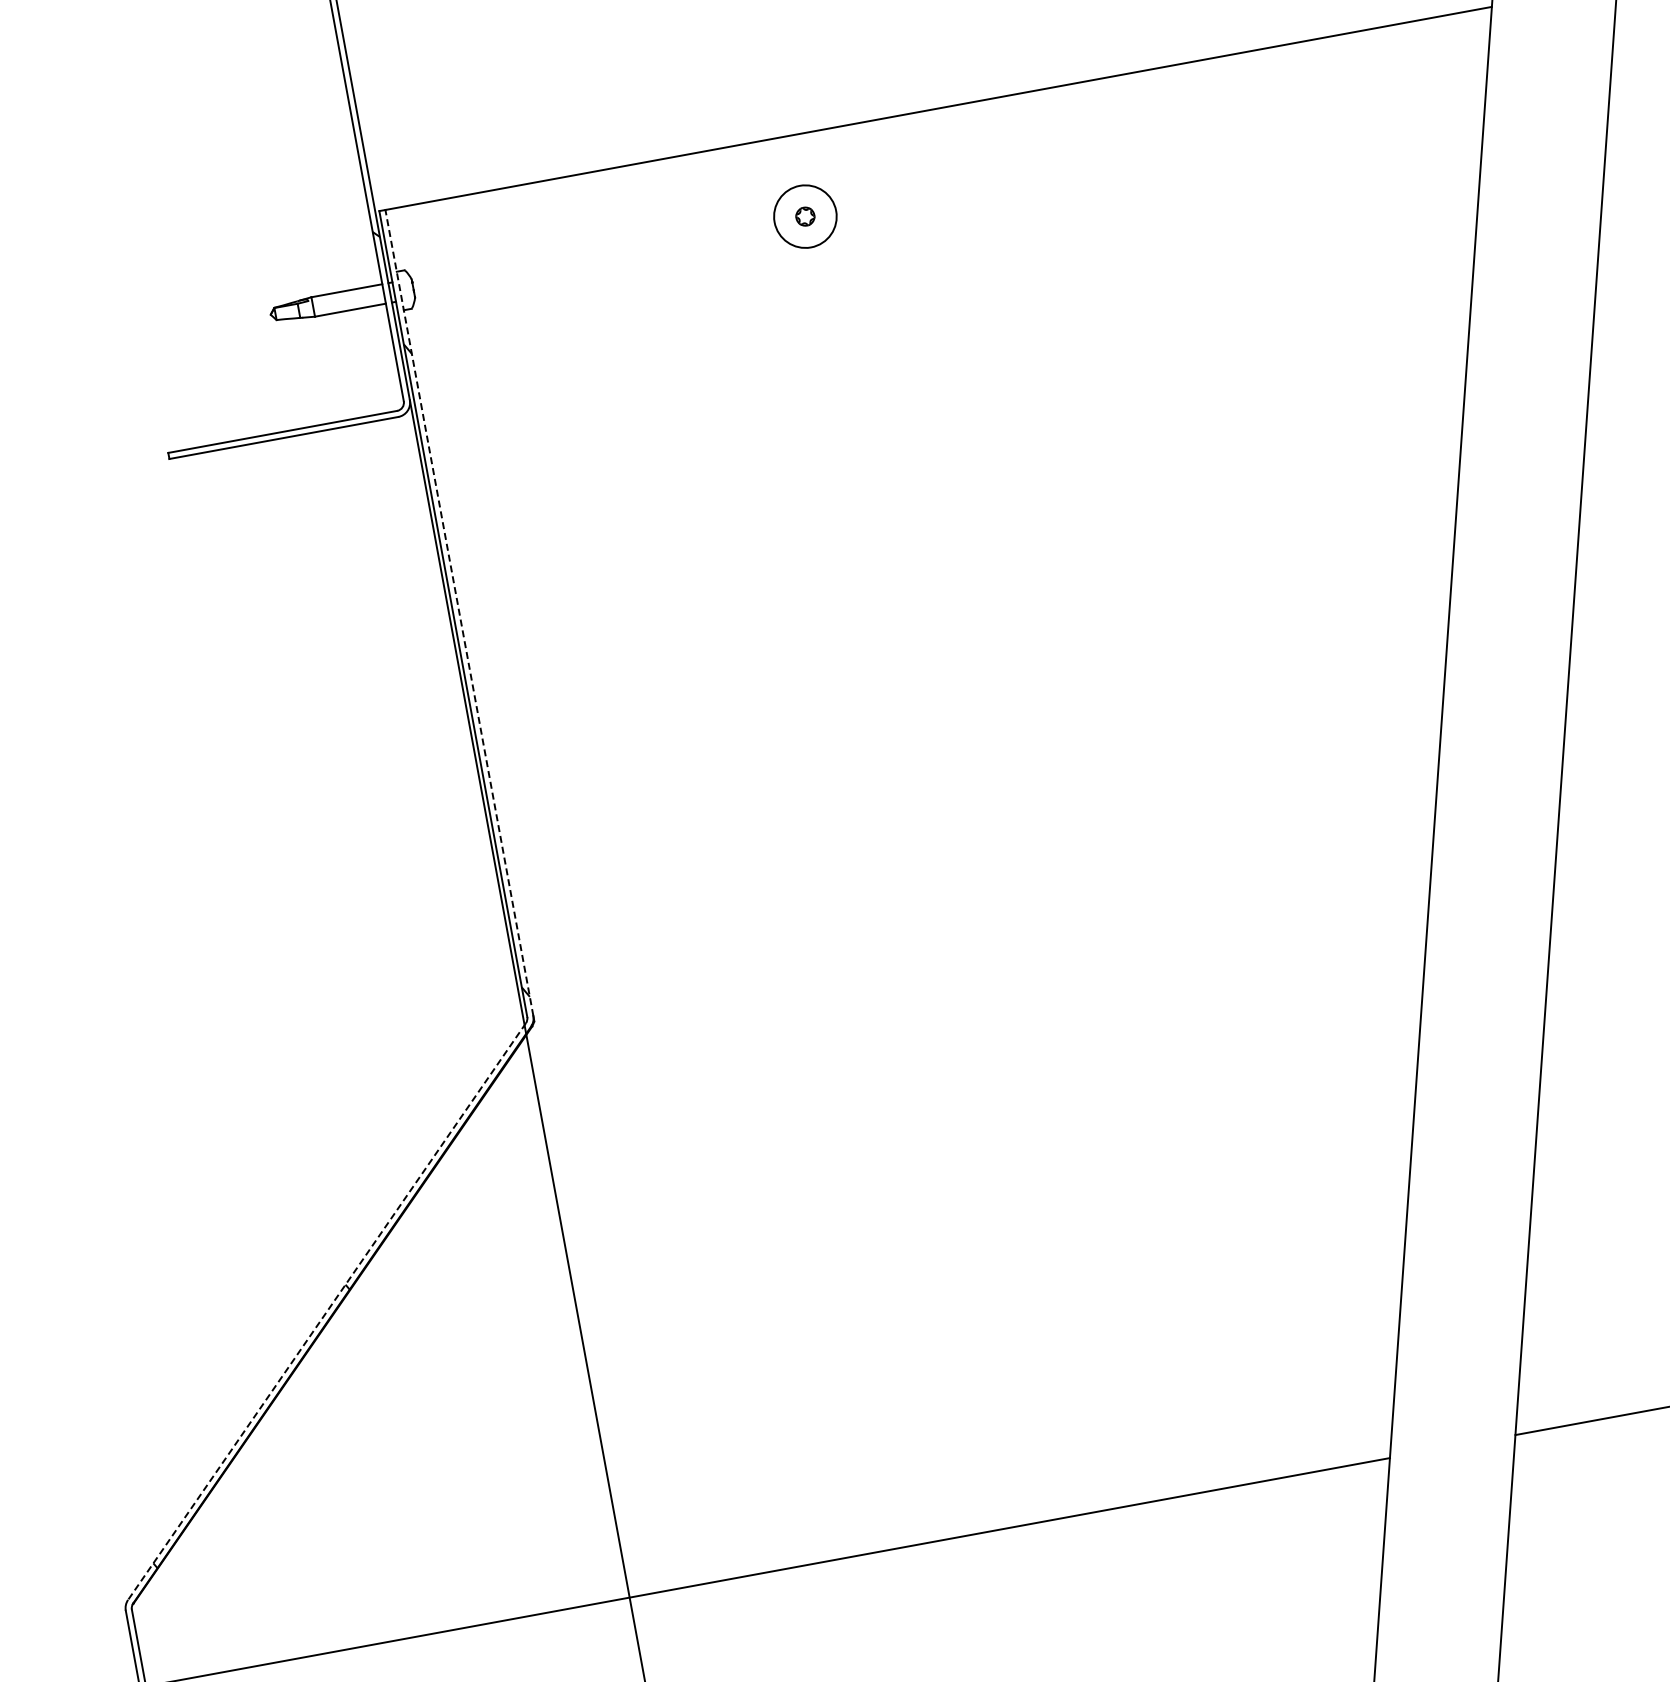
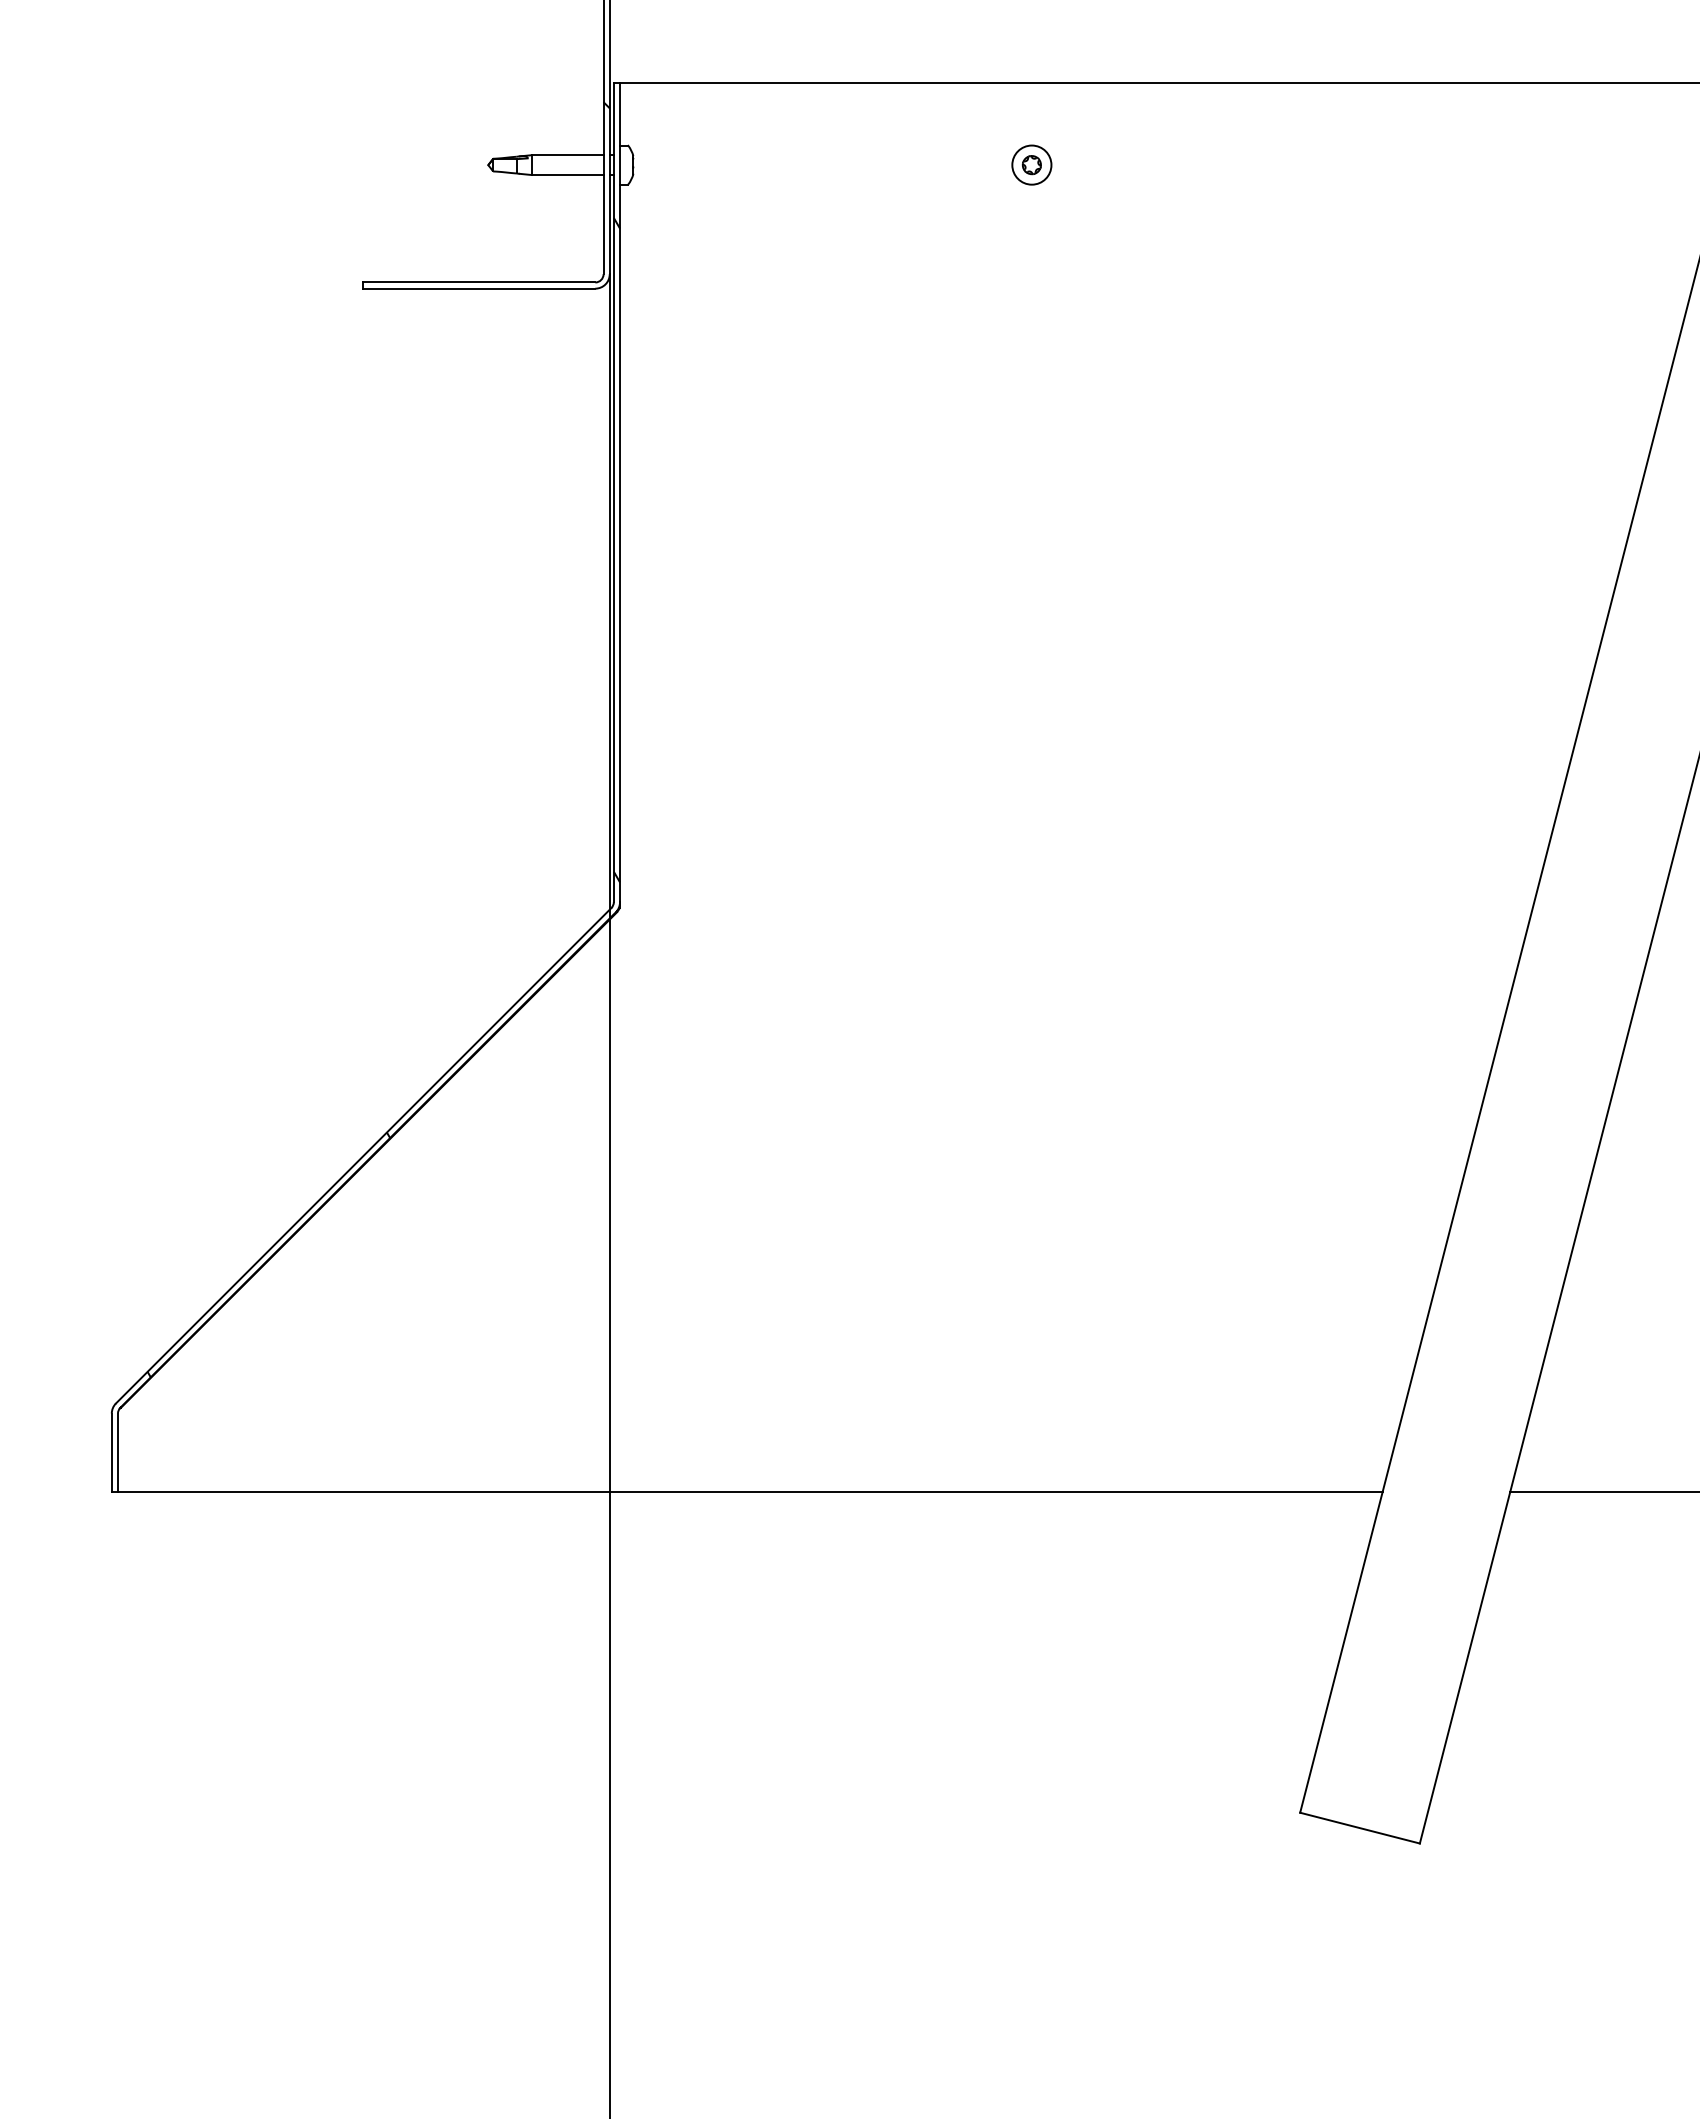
circle: (804, 216) -> (1031, 164), size x0.62
line: (459, 612) -> (620, 492), dashed -> solid
line: (326, 1312) -> (363, 1156), dashed -> solid

